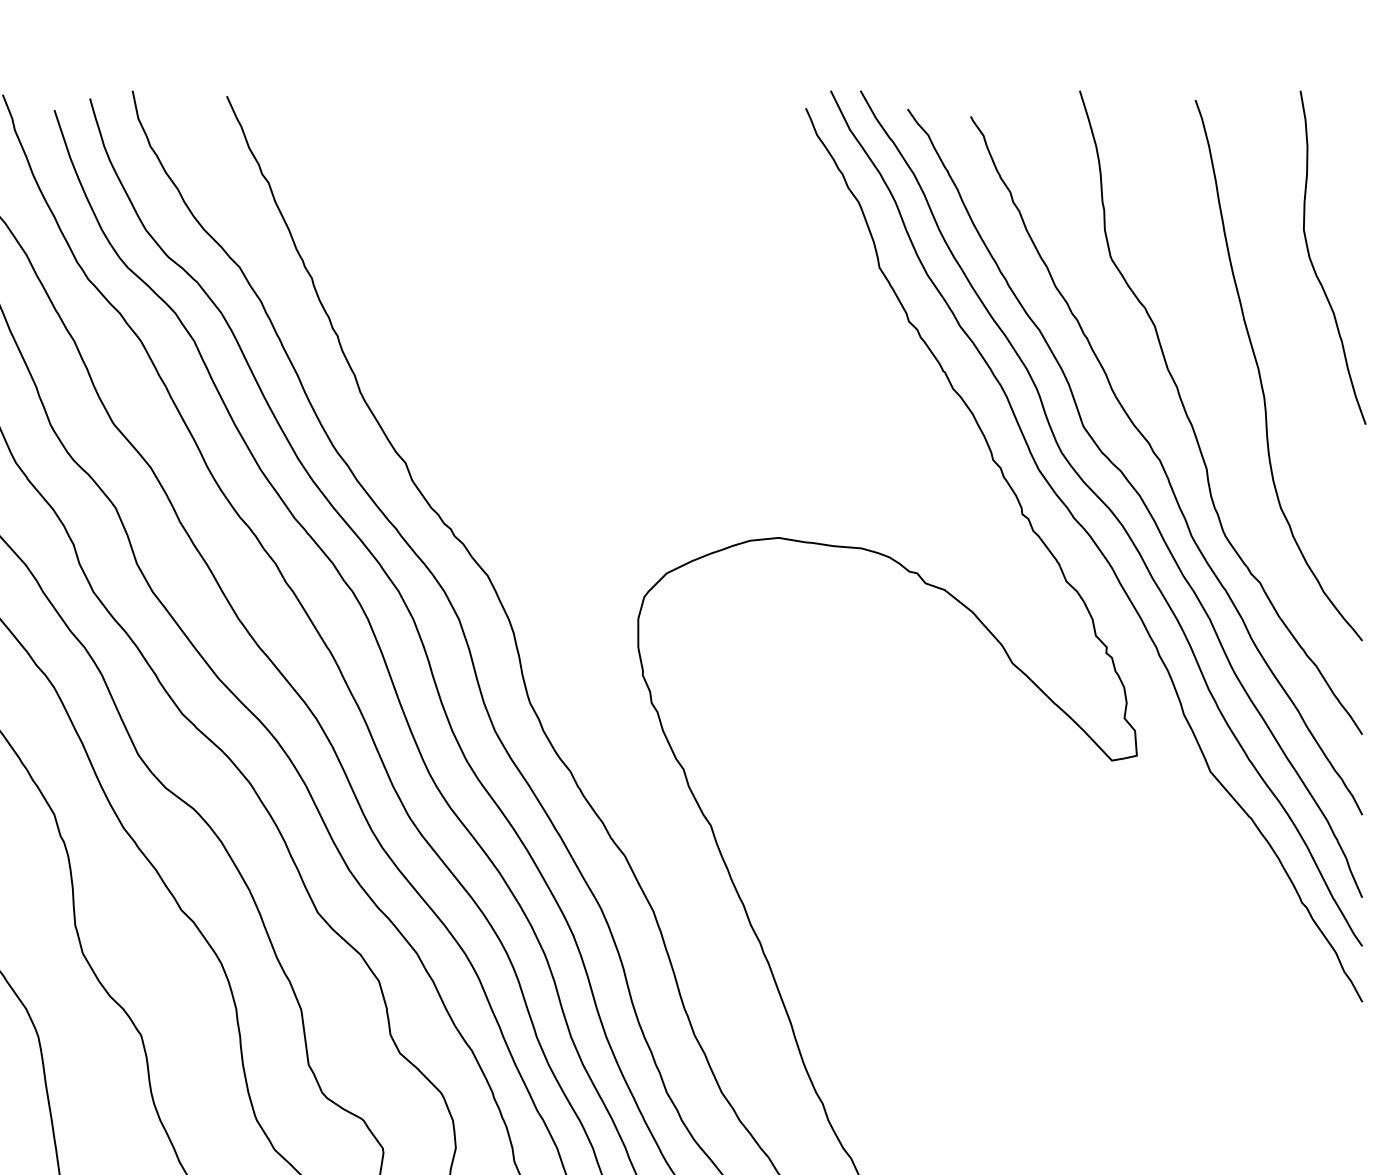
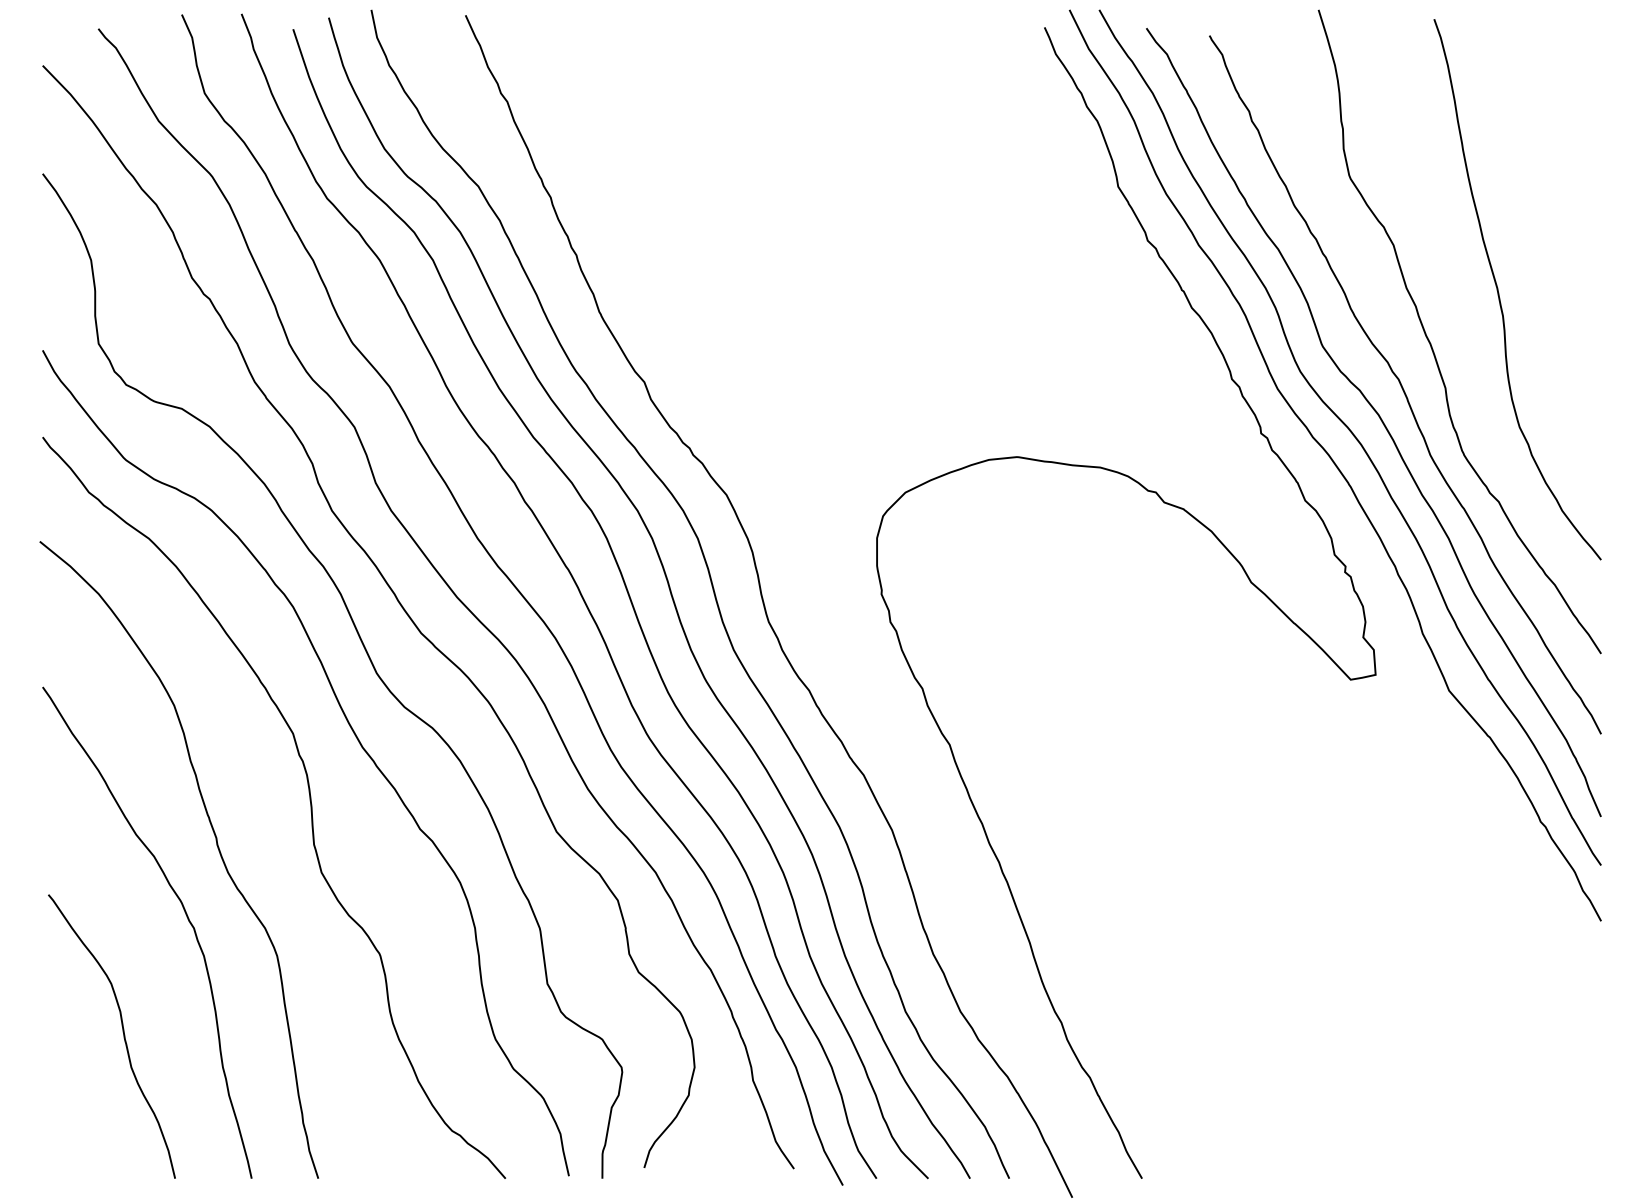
curve: (1312, 262) -> (1551, 181), removed

